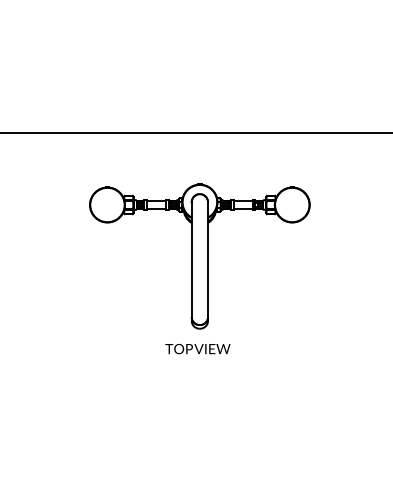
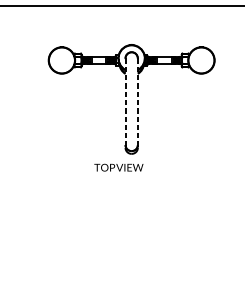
line: (191, 262) -> (125, 103), solid -> dashed
line: (208, 262) -> (138, 103), solid -> dashed
text: (197, 349) -> (118, 168), moved

